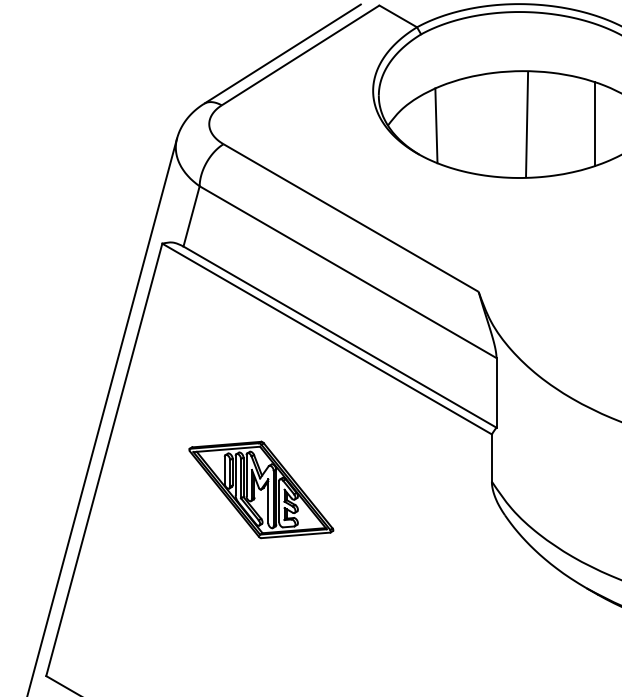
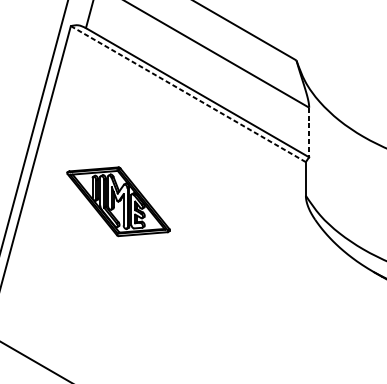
line: (326, 338) -> (187, 93), solid -> dashed
line: (496, 392) -> (309, 132), solid -> dashed
part: (261, 489) -> (118, 201), moved

